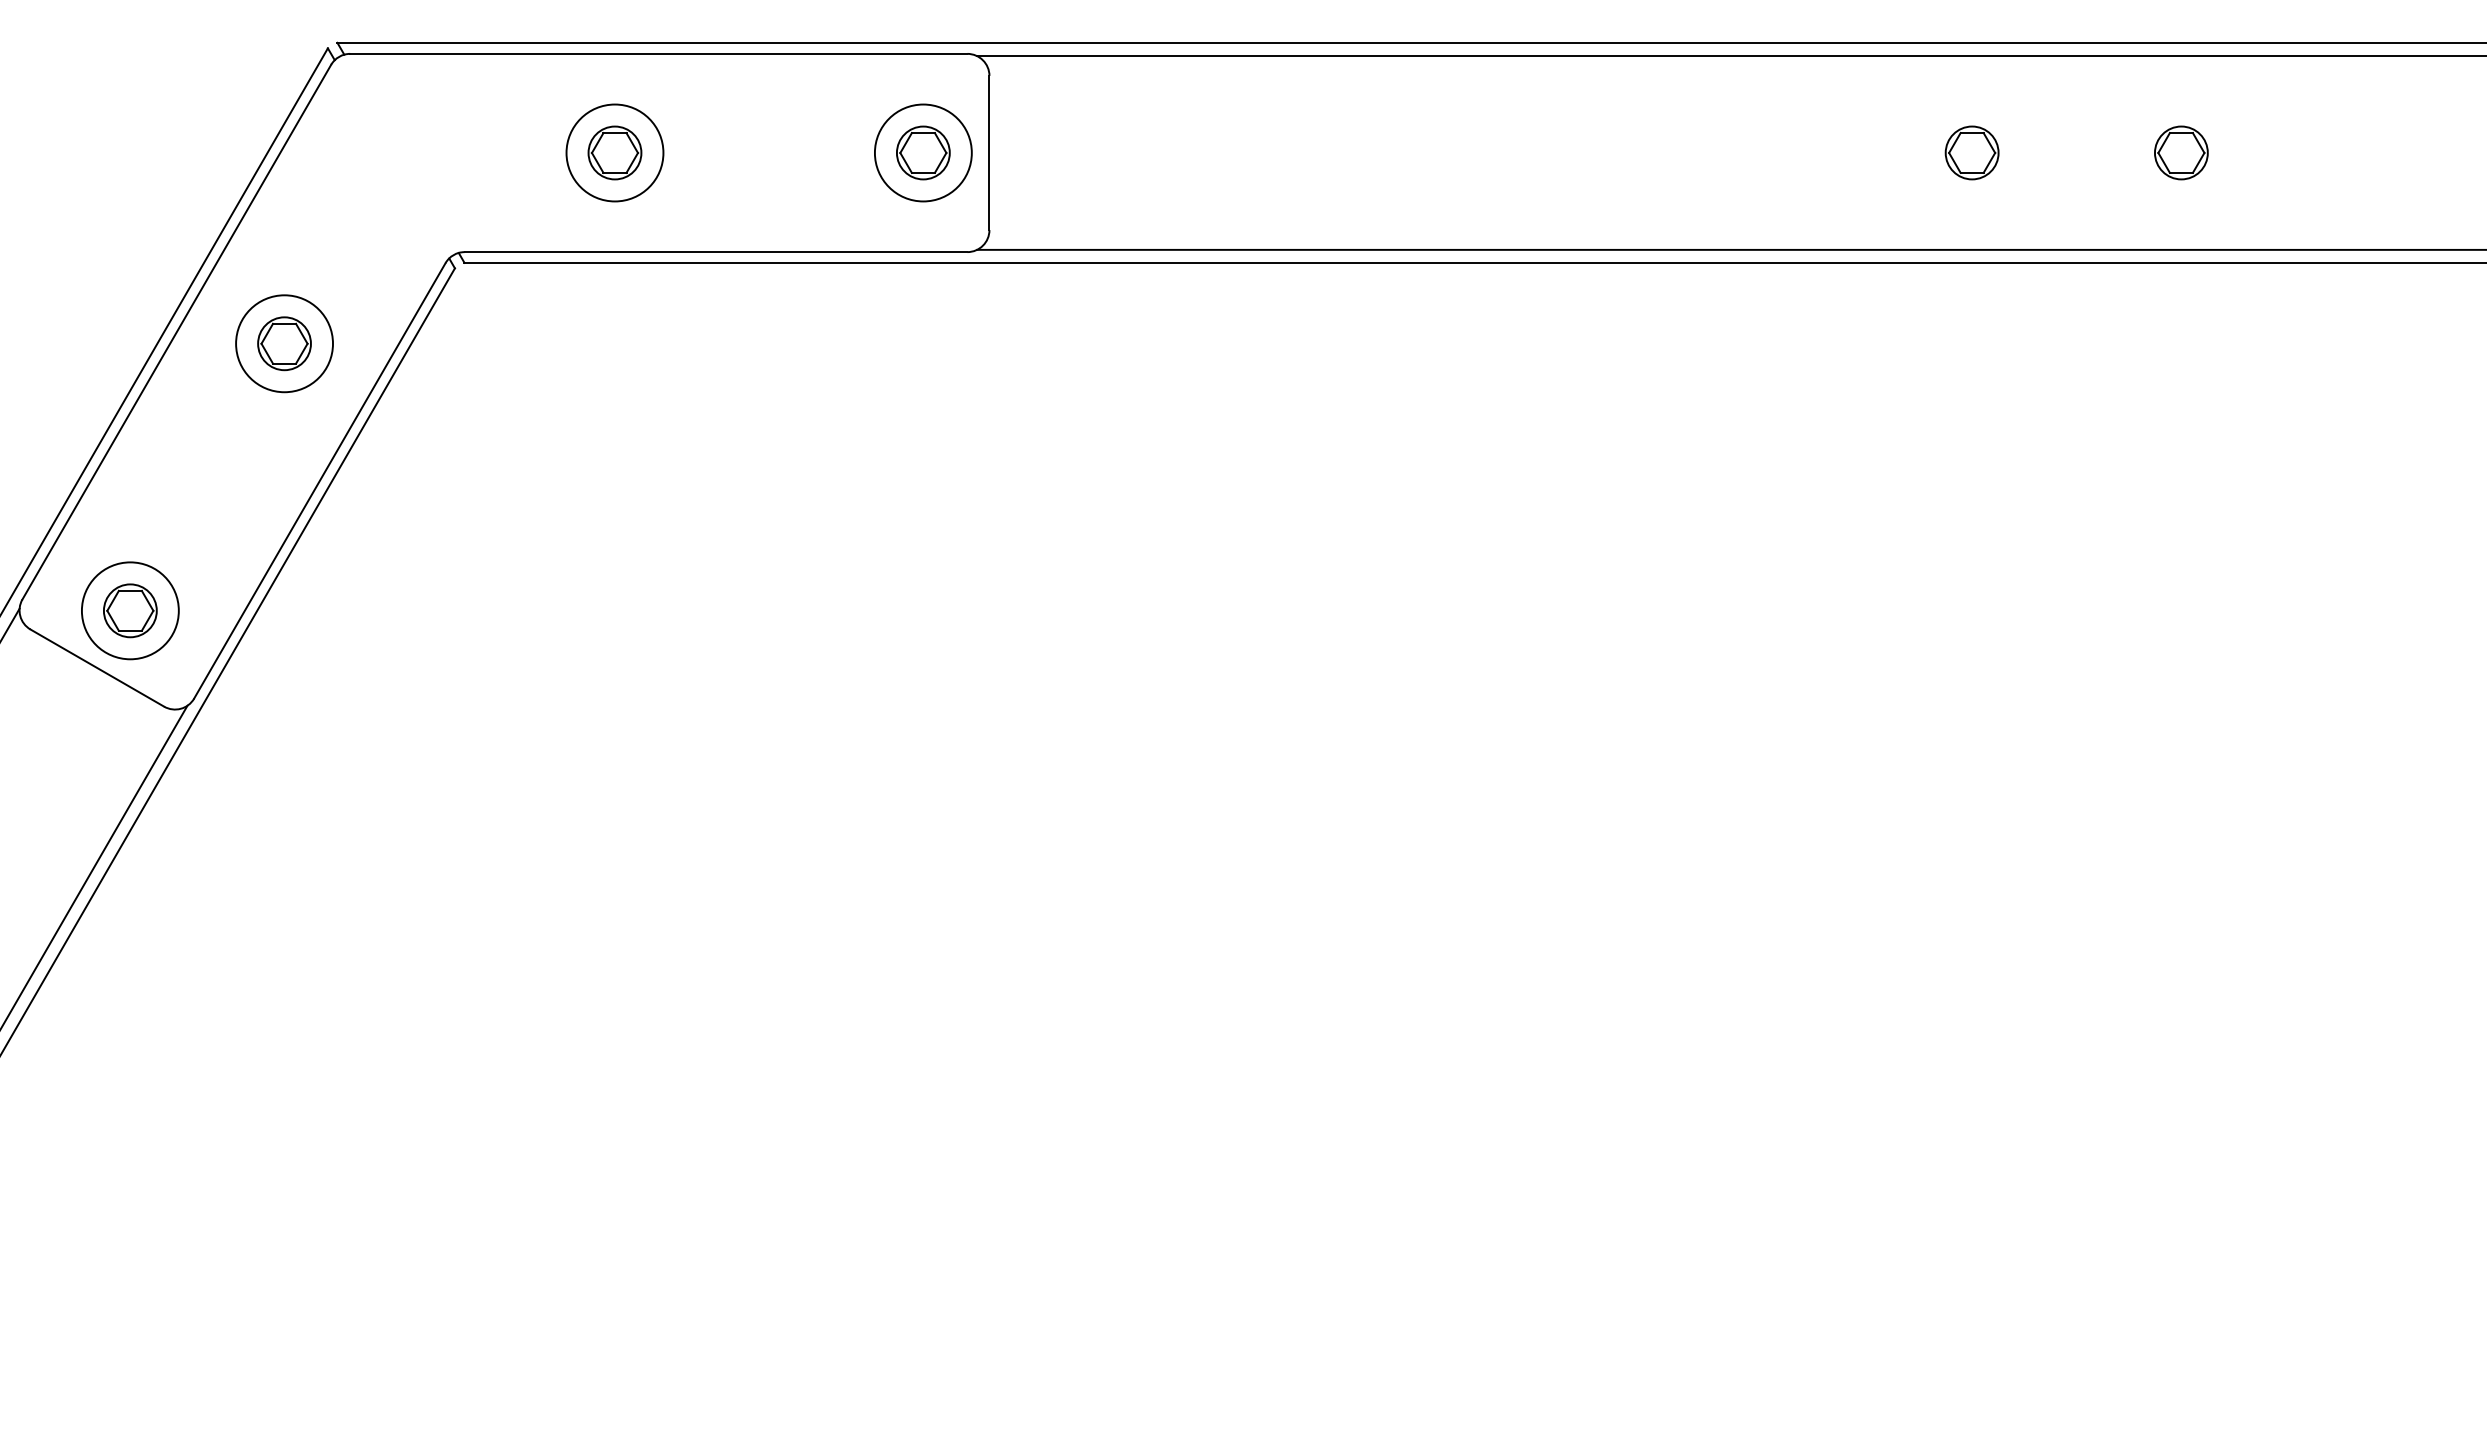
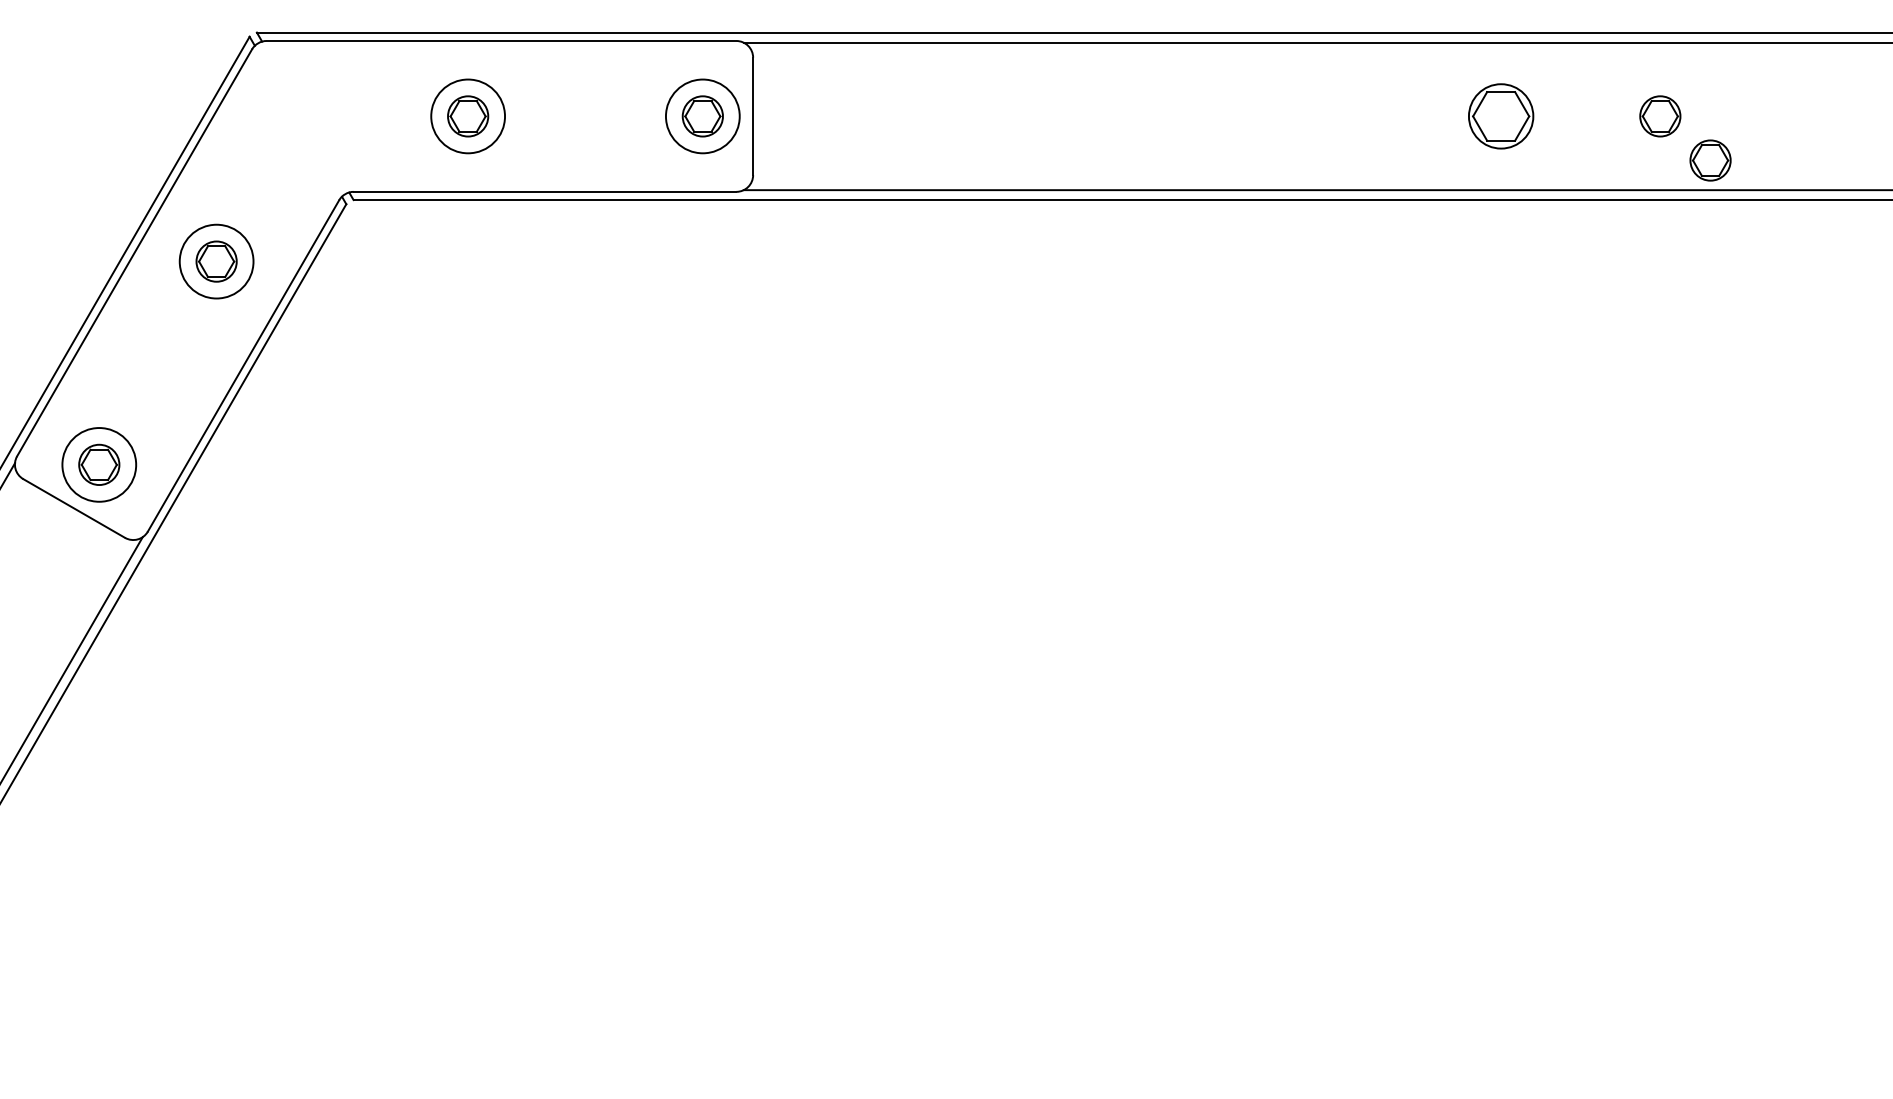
part: (1971, 152) -> (1500, 116), size x1.6
part: (2247, 210) -> (1710, 160), added

